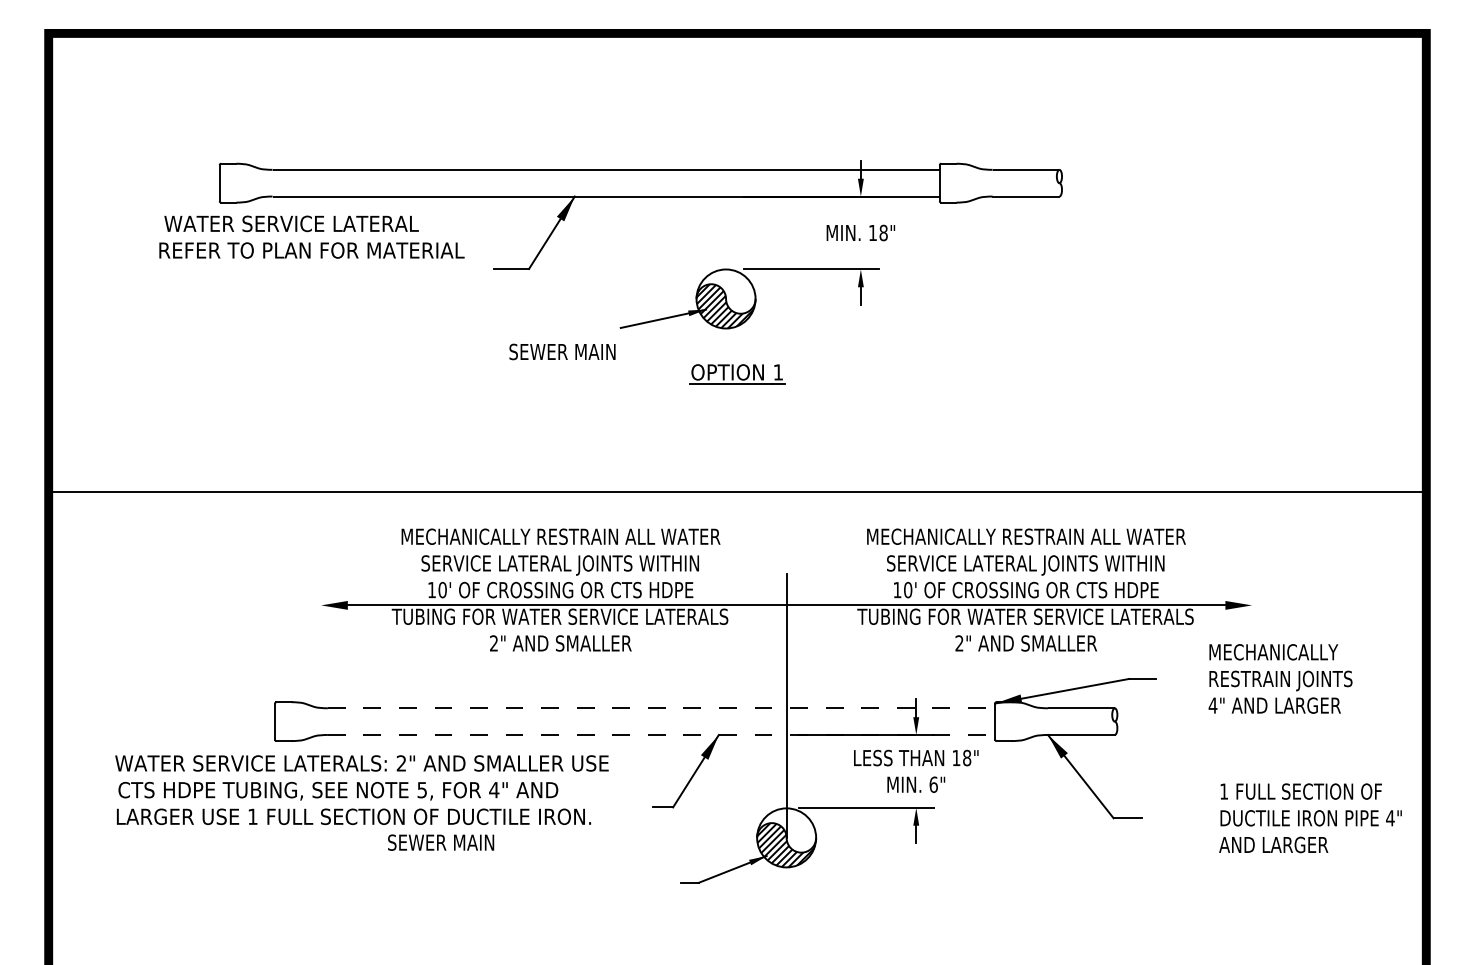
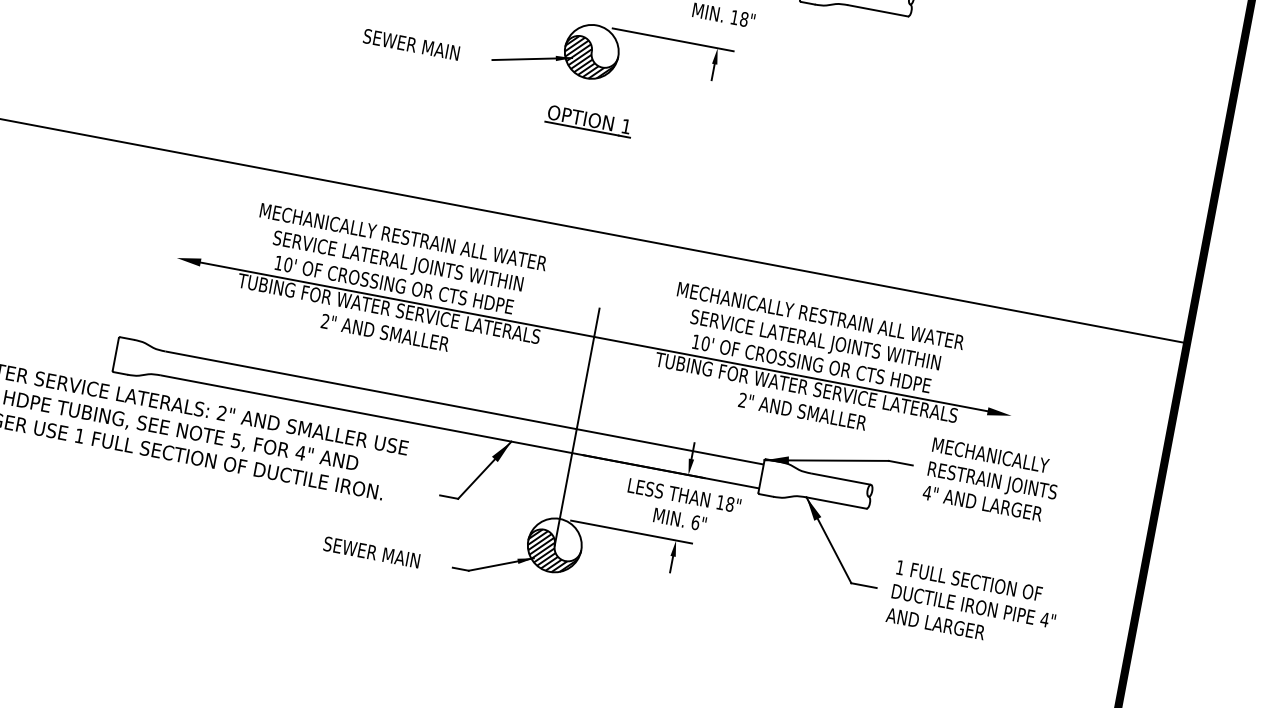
text: (562, 351) -> (411, 44), moved
text: (1280, 678) -> (992, 480), moved
line: (661, 708) -> (464, 408), dashed -> solid
line: (661, 734) -> (460, 431), dashed -> solid
text: (1310, 818) -> (973, 606), moved
text: (441, 842) -> (372, 552), moved

